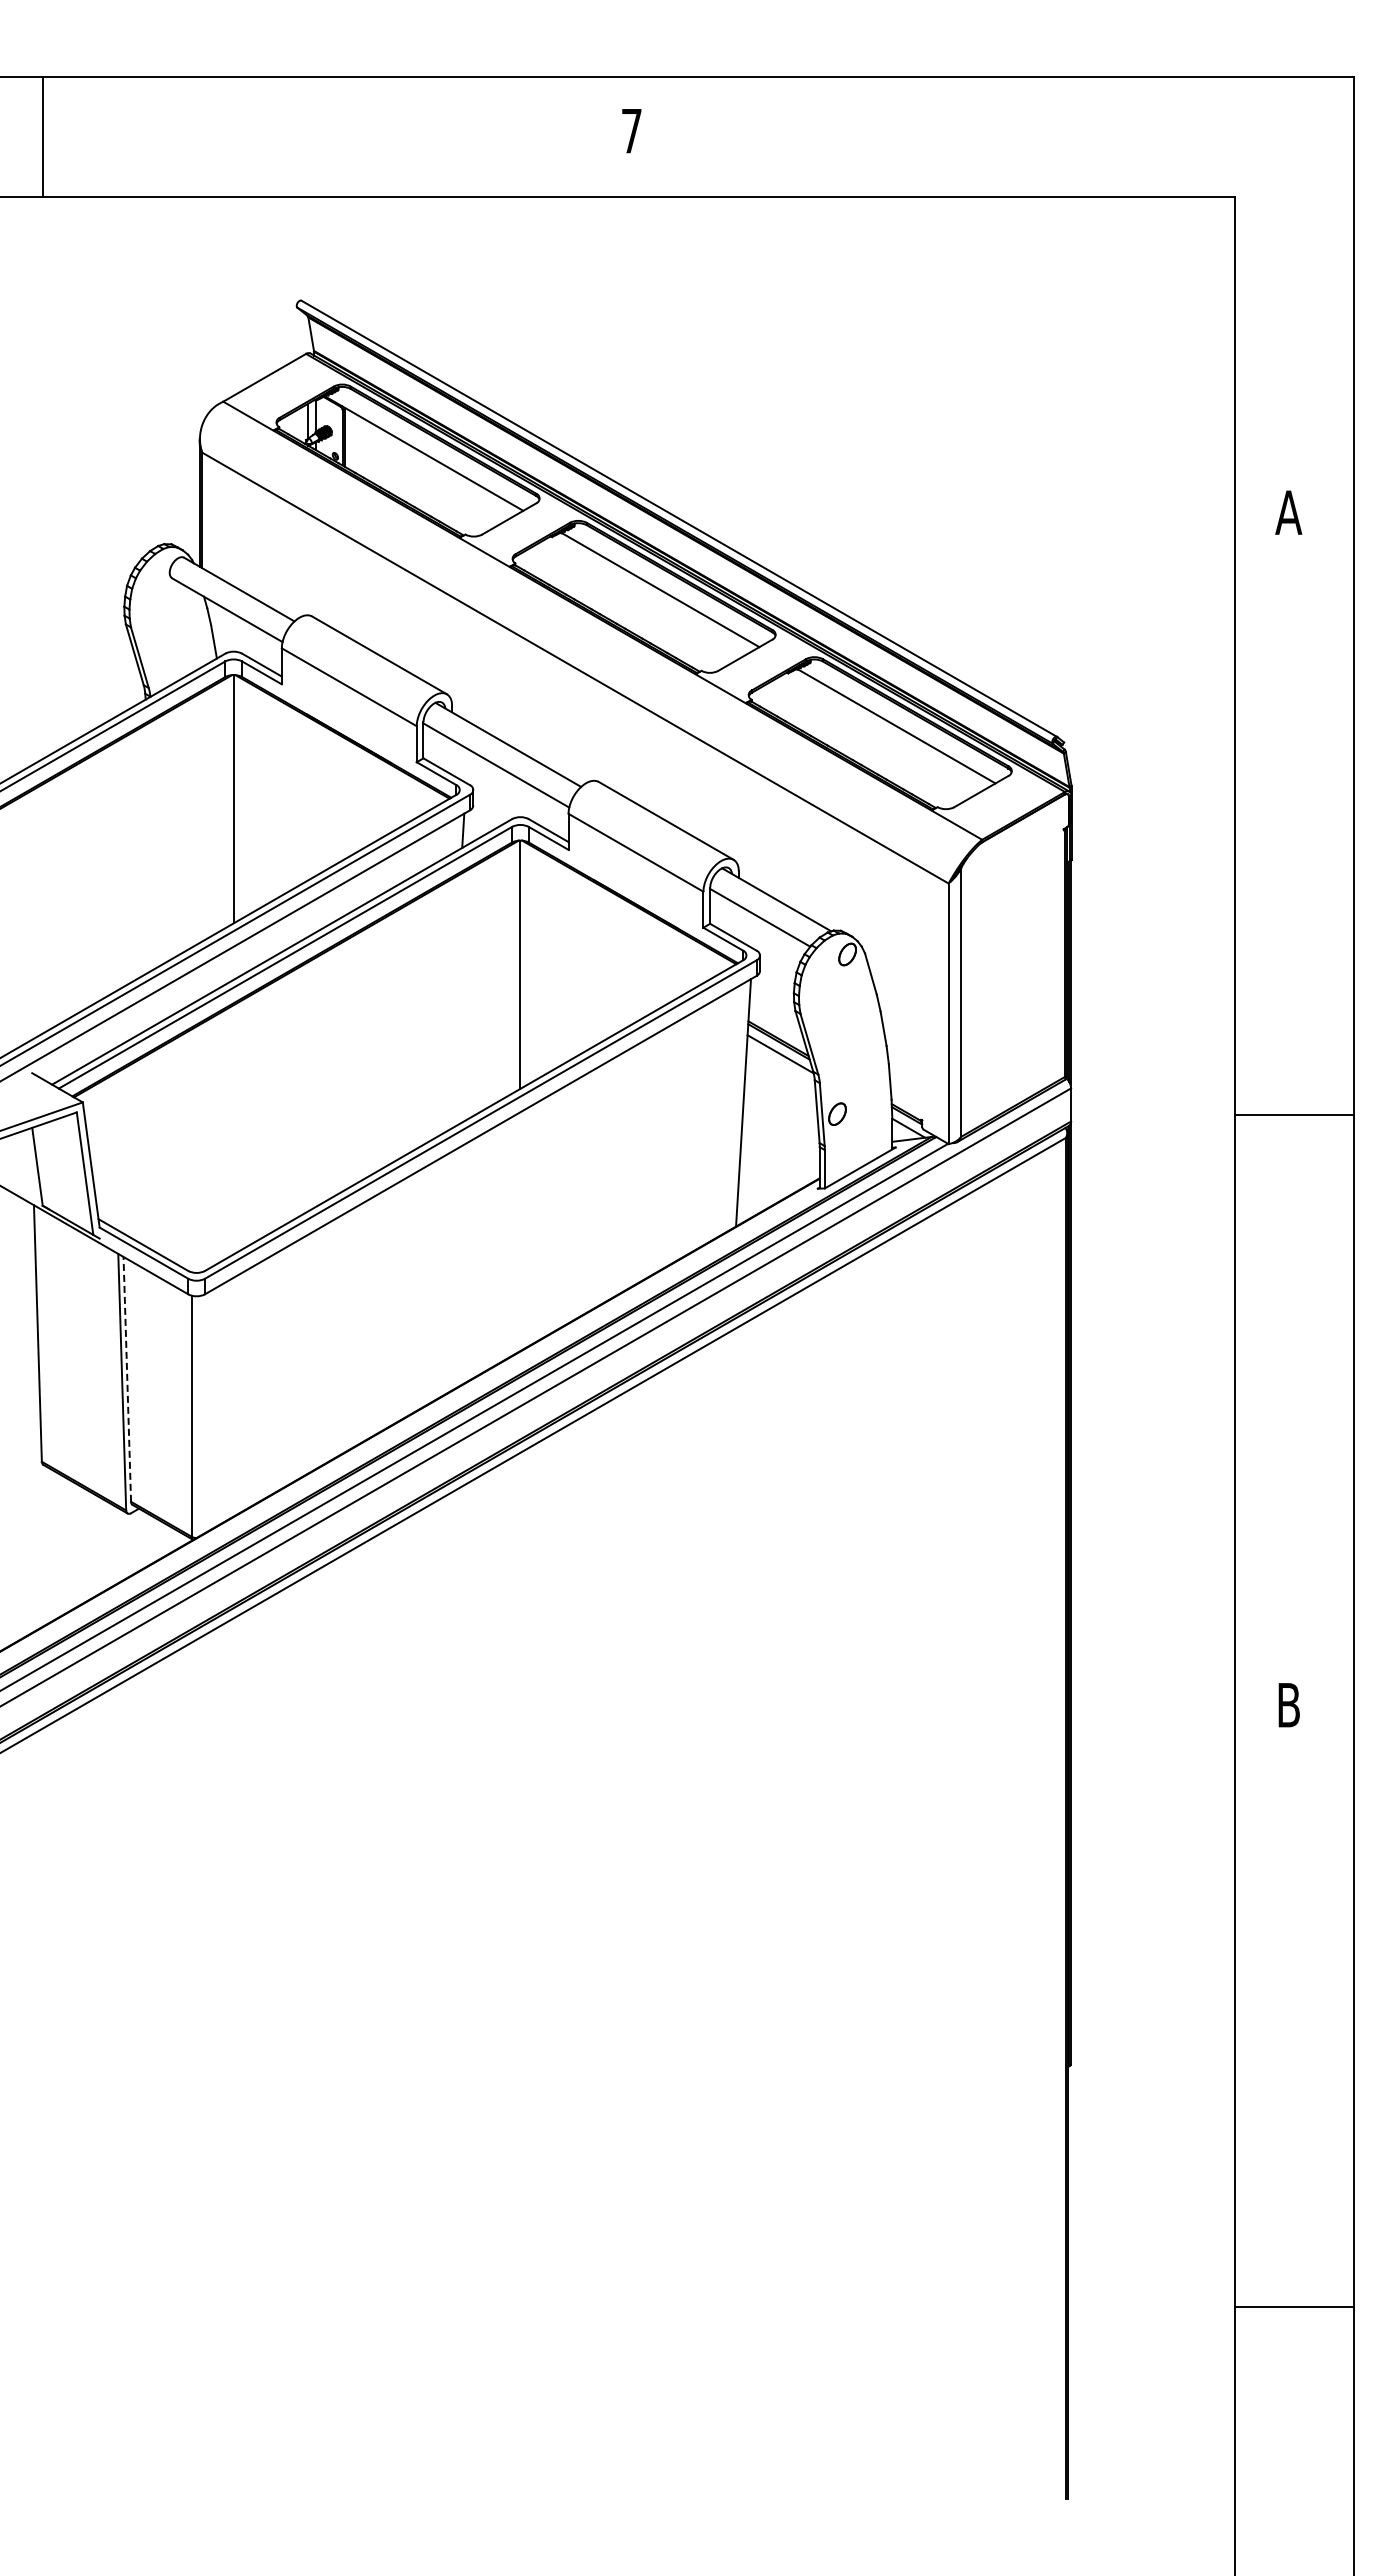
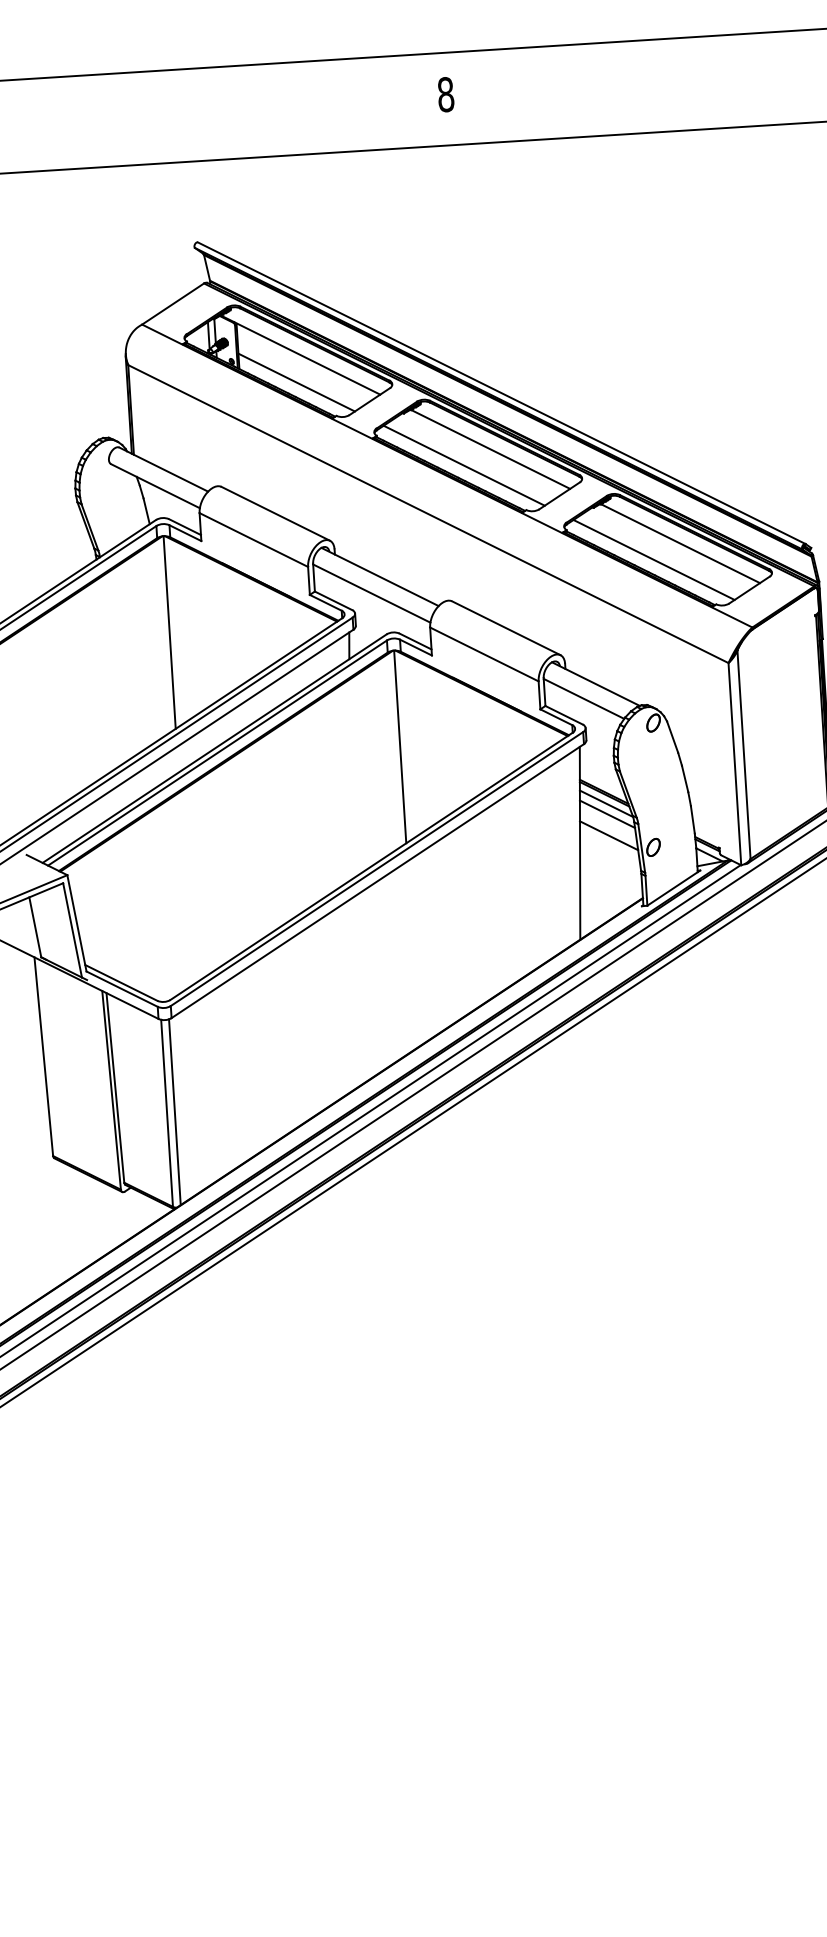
text: (631, 130) -> (445, 94), 7 -> 8
line: (416, 488) -> (296, 382), added
line: (625, 608) -> (464, 465), added
line: (861, 745) -> (654, 560), added
line: (780, 1067) -> (607, 814), added
line: (781, 1095) -> (609, 835), added
line: (127, 1378) -> (115, 1087), dashed -> solid
line: (201, 1415) -> (174, 1112), added

